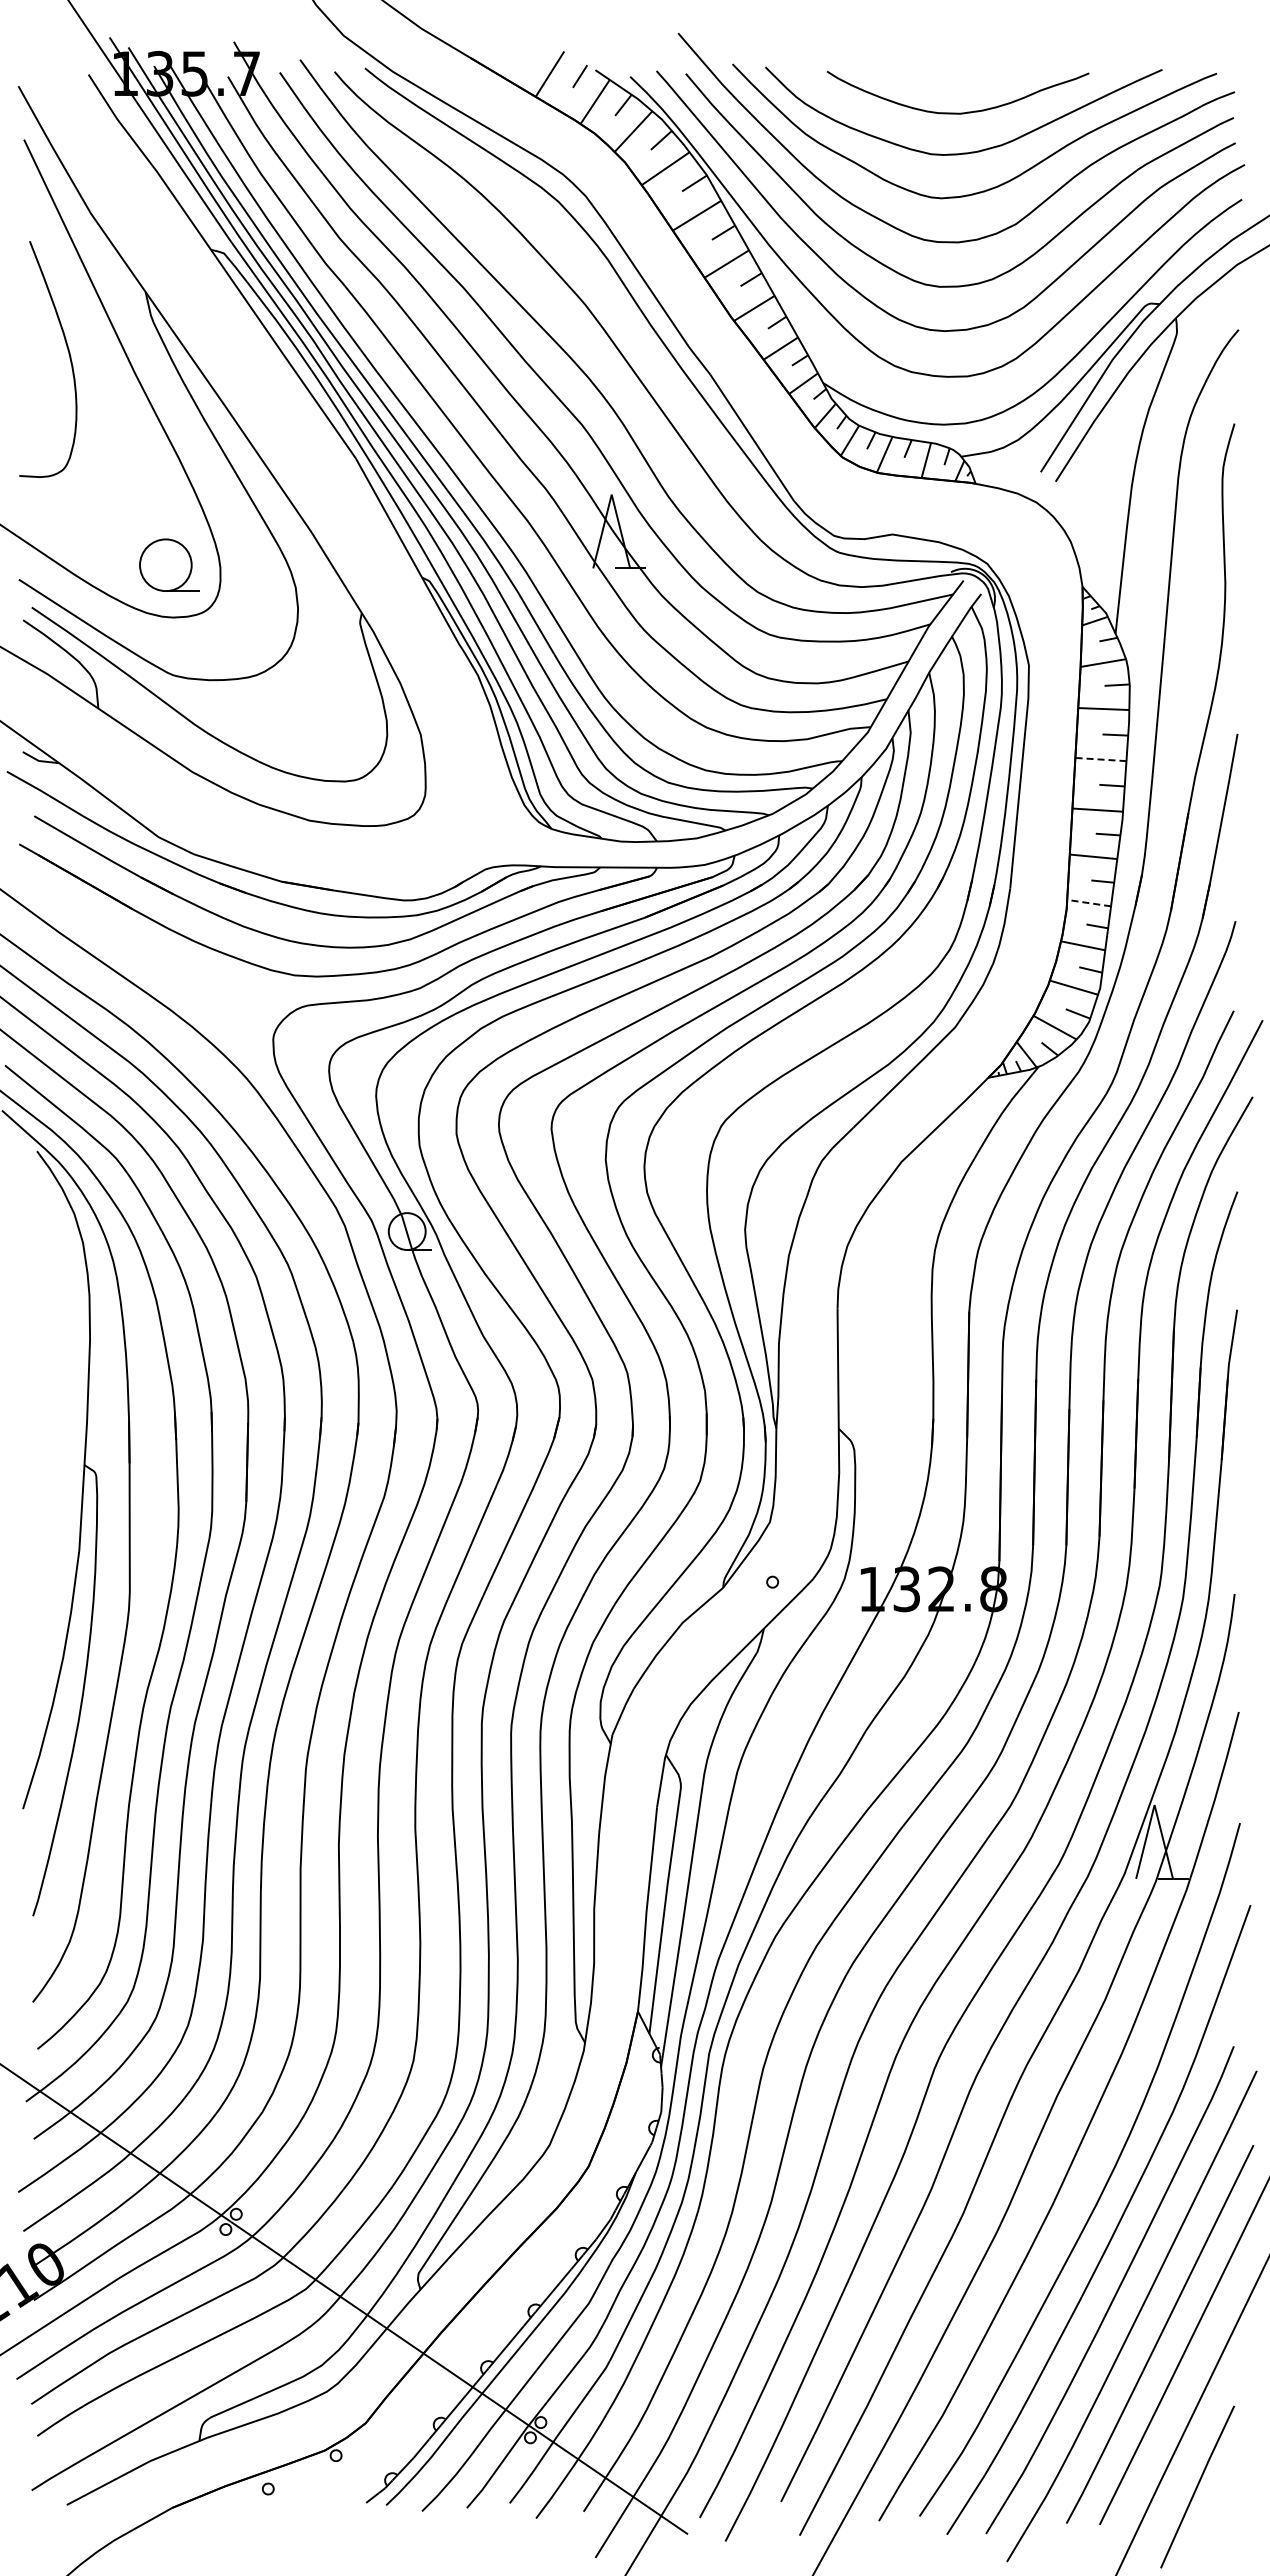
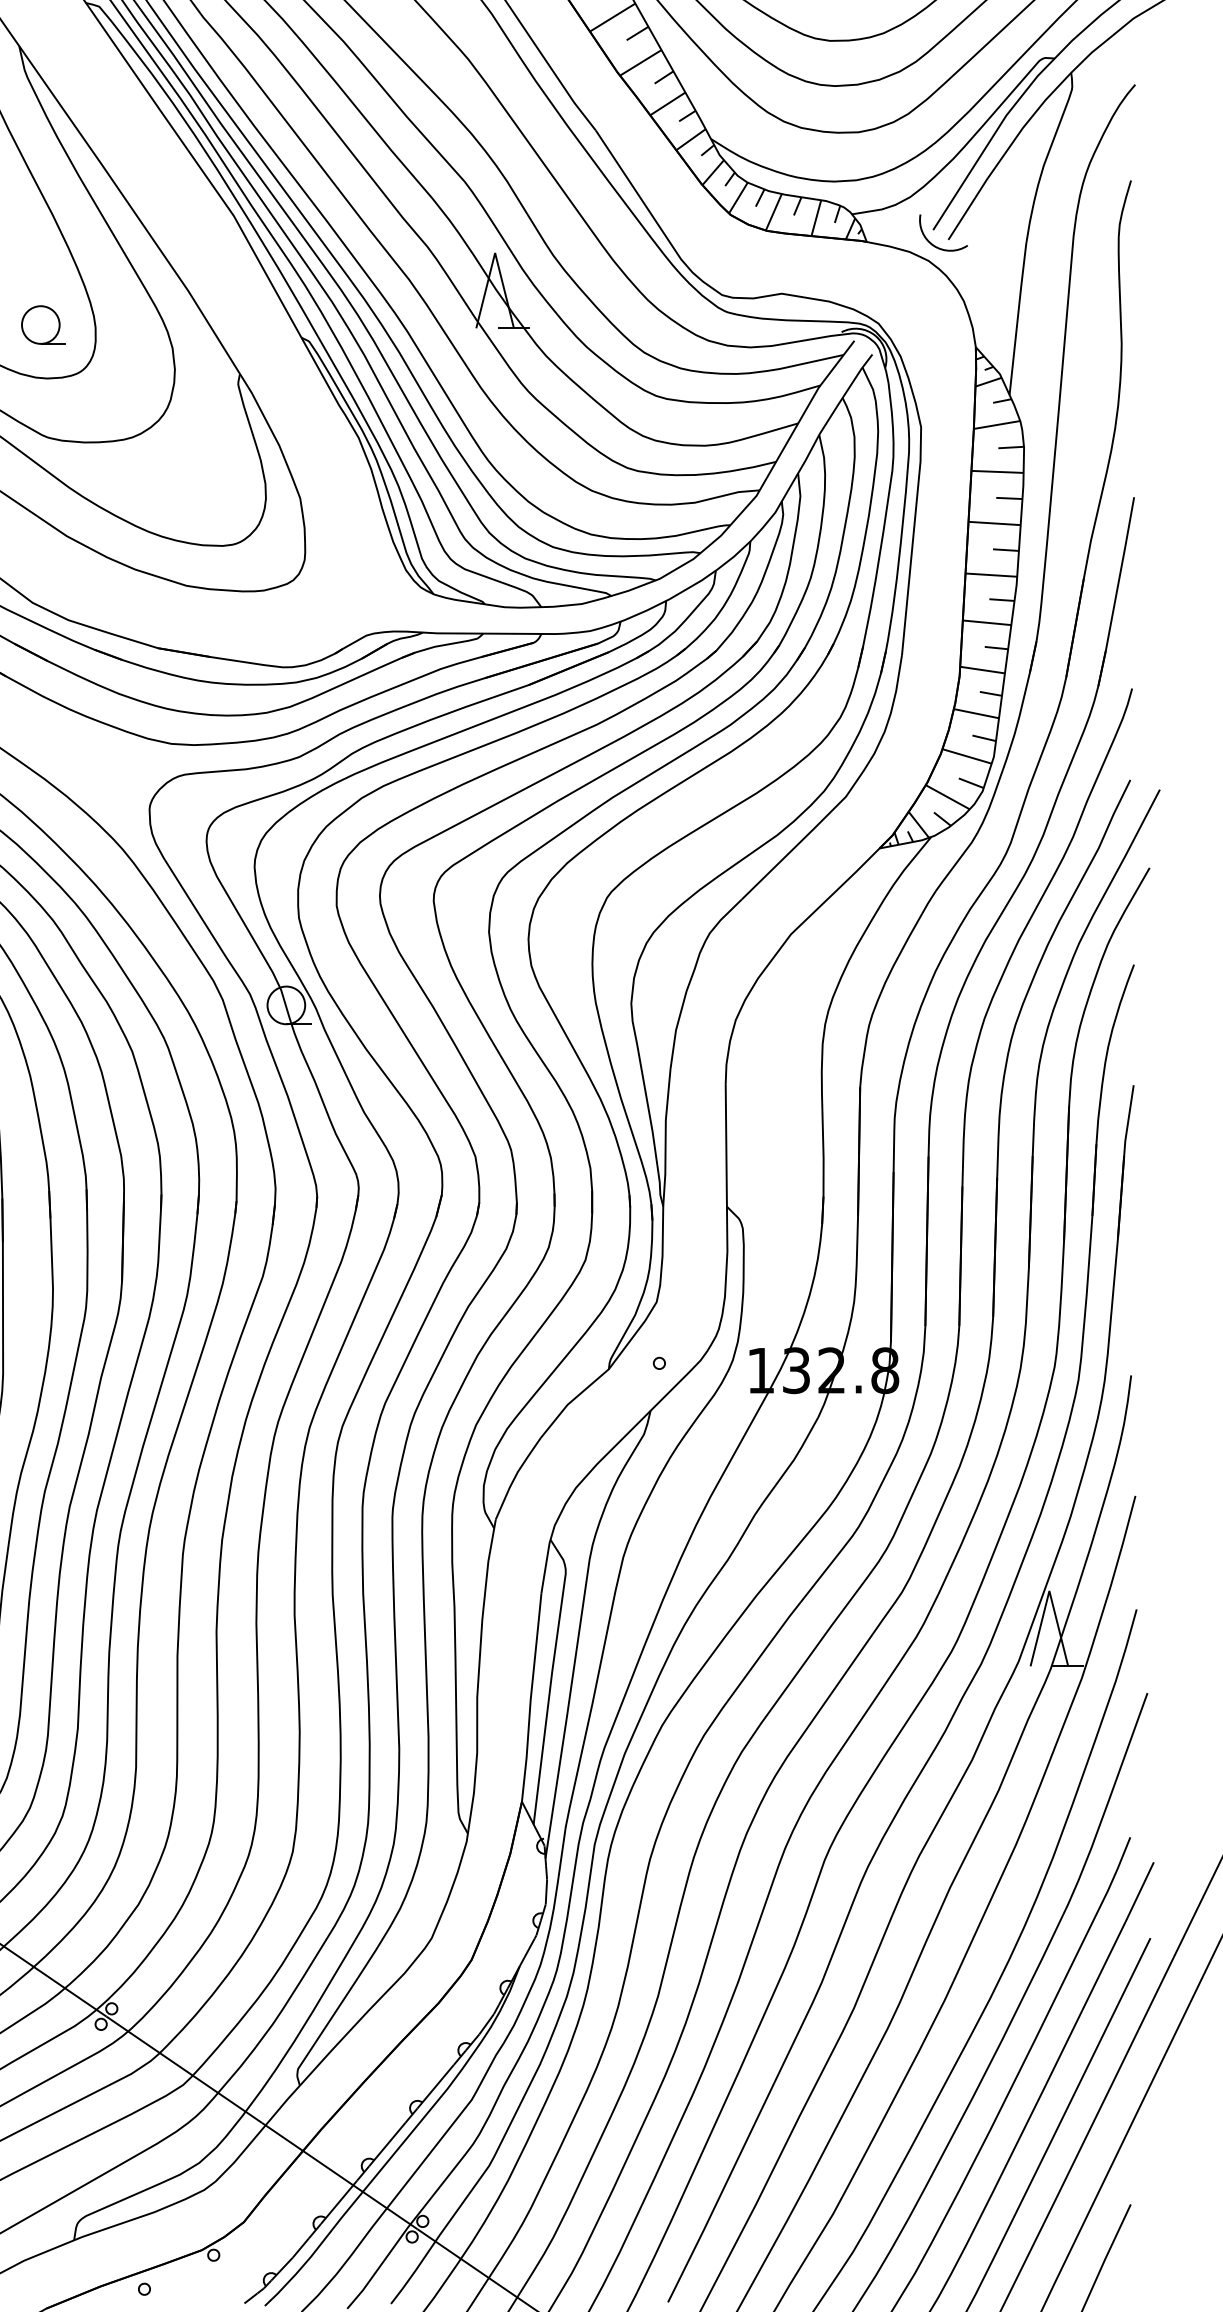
part: (1043, 487) -> (935, 245), added
part: (168, 564) -> (42, 324), size x0.71
line: (1100, 759) -> (994, 523), dashed -> solid
line: (1088, 903) -> (981, 670), dashed -> solid

